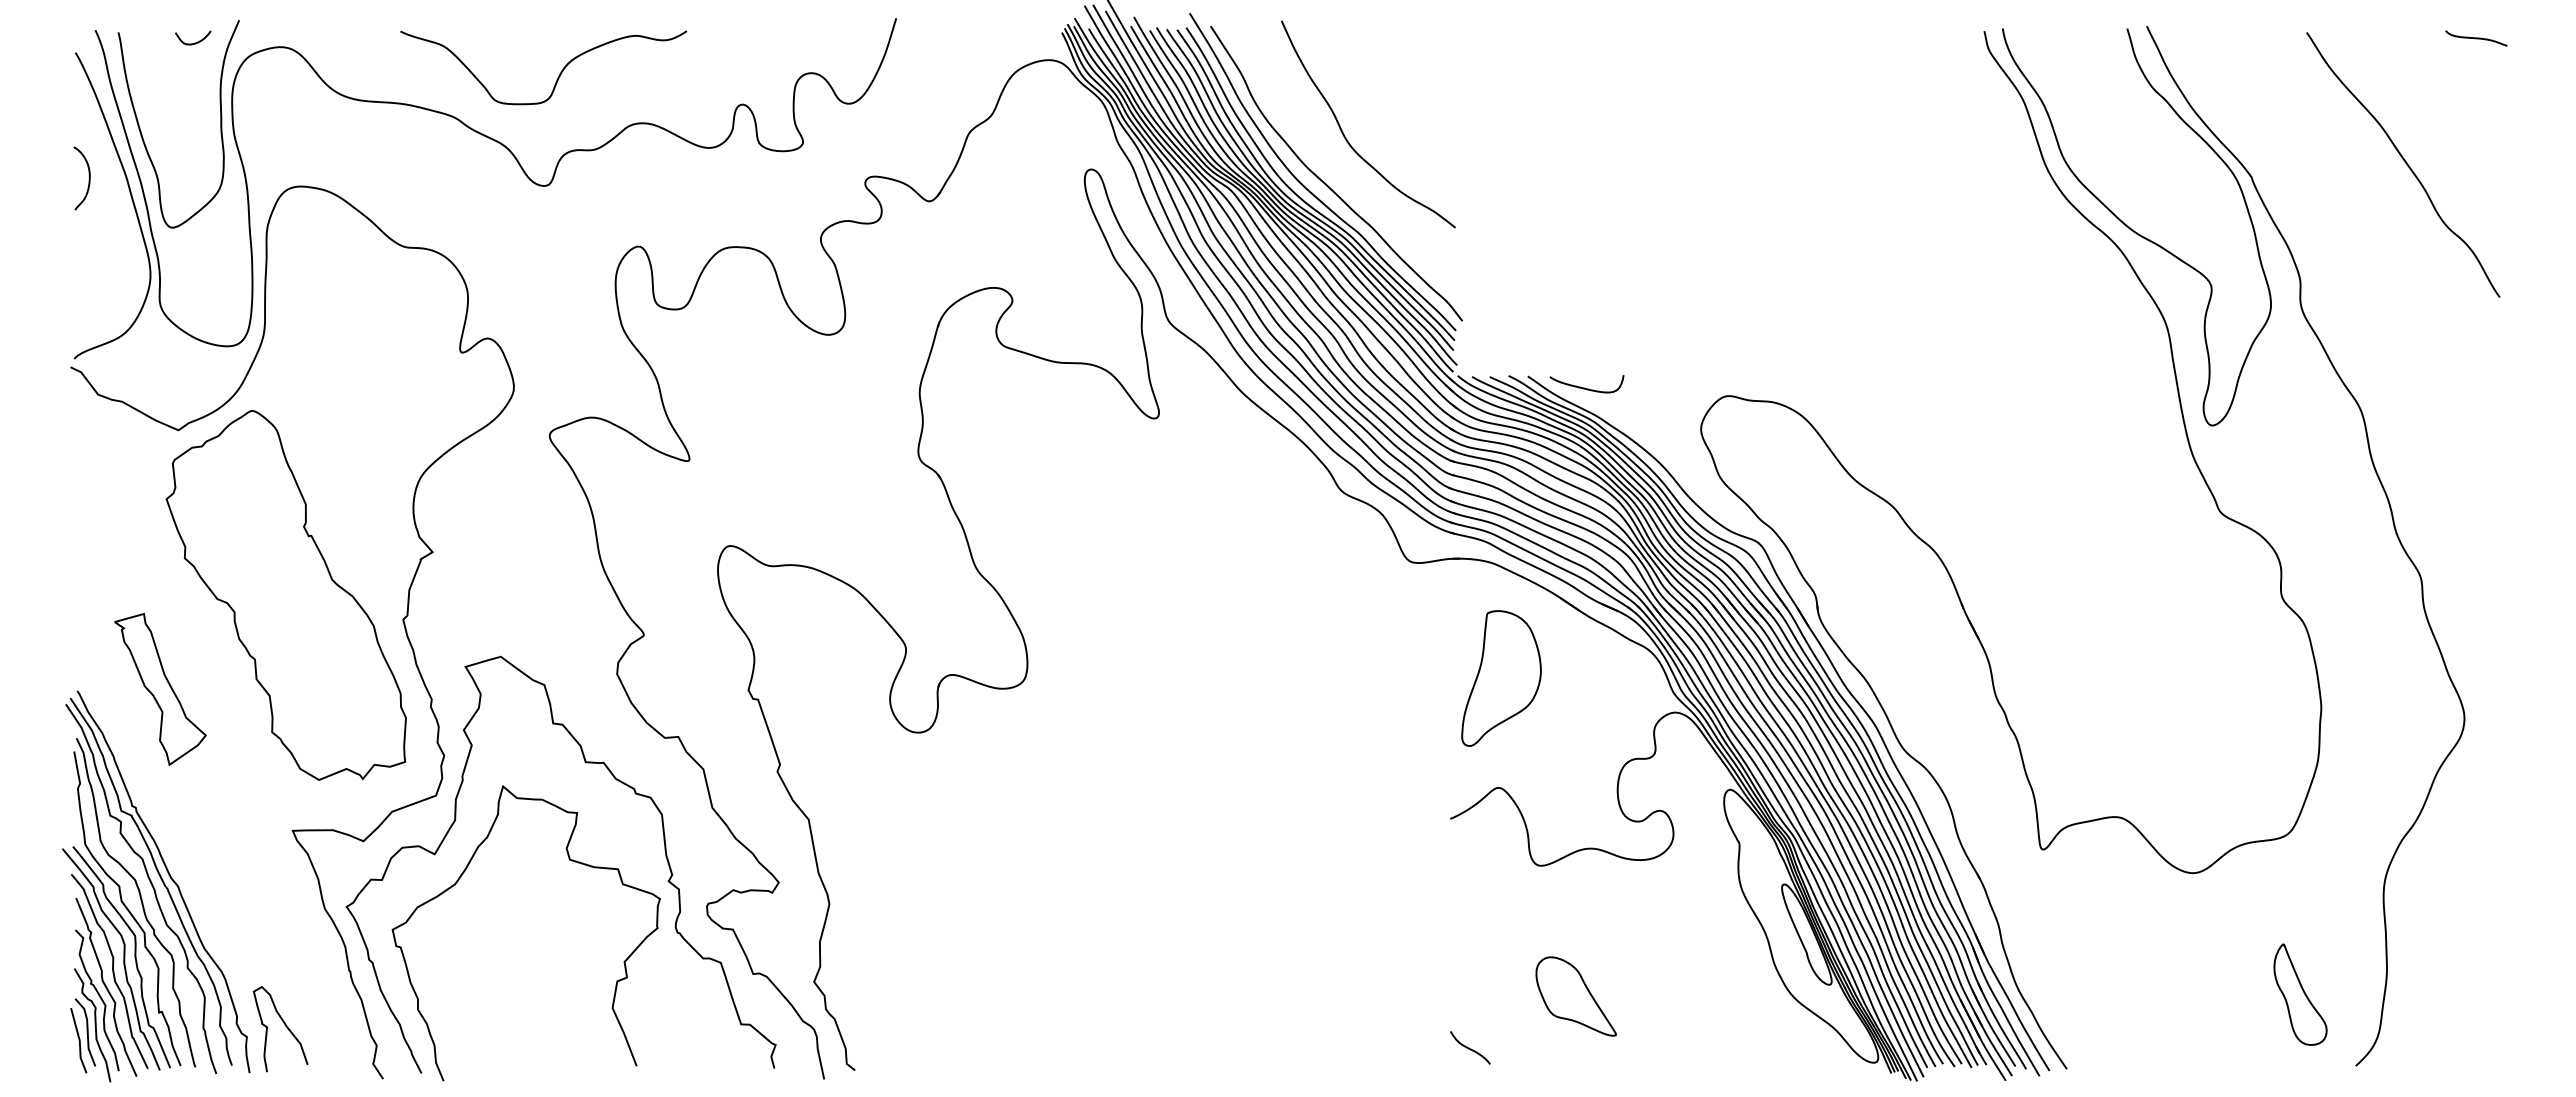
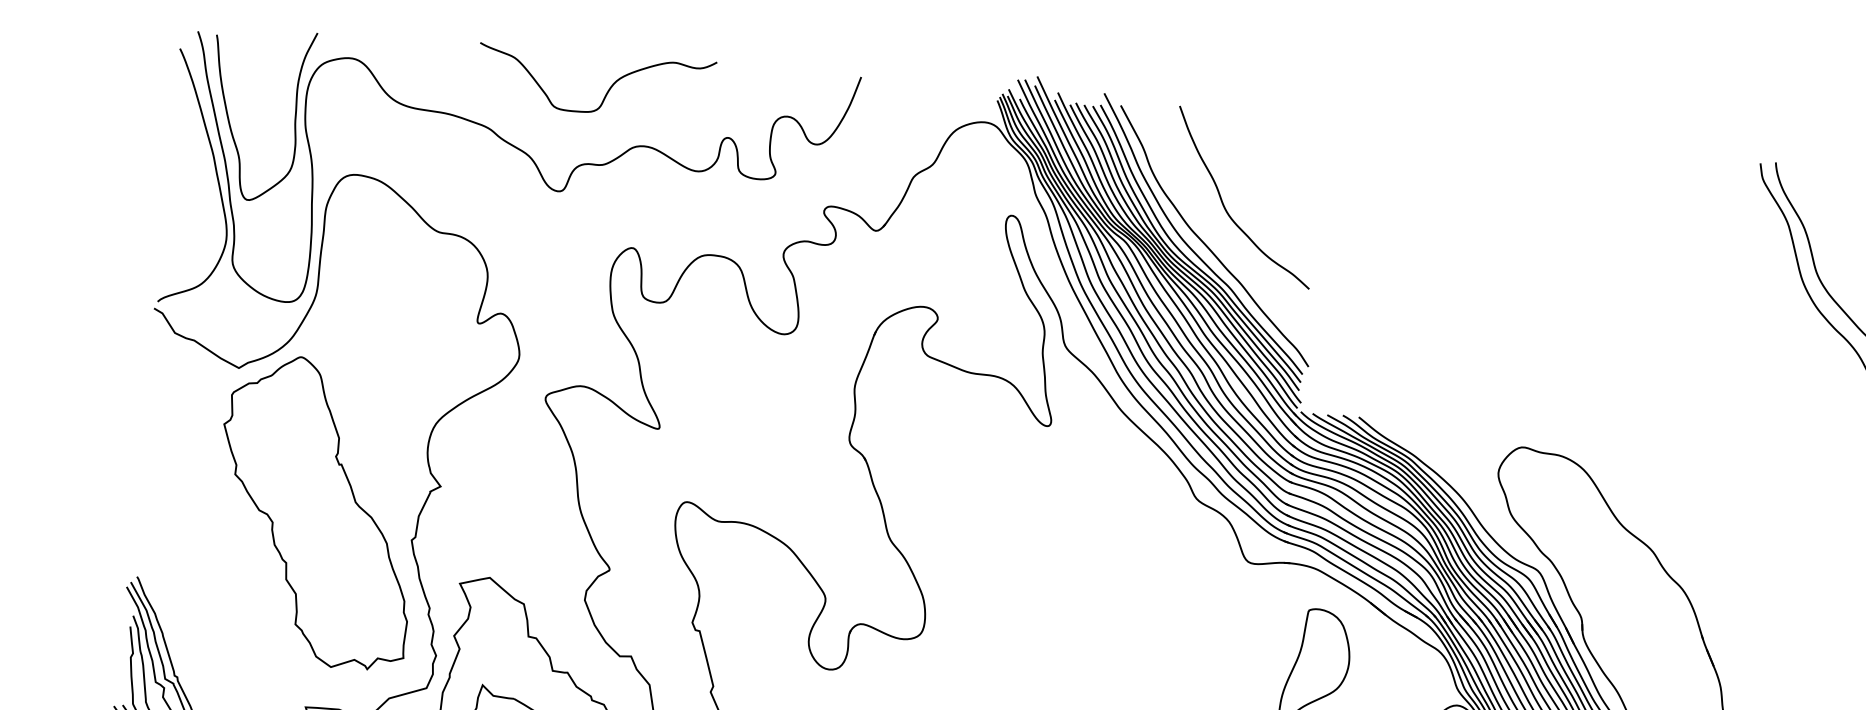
curve: (194, 42) -> (279, 48), removed
curve: (558, 75) -> (607, 90), moved
curve: (88, 179) -> (181, 154), removed
curve: (1584, 387) -> (1404, 430), removed
part: (160, 688) -> (206, 580), removed

